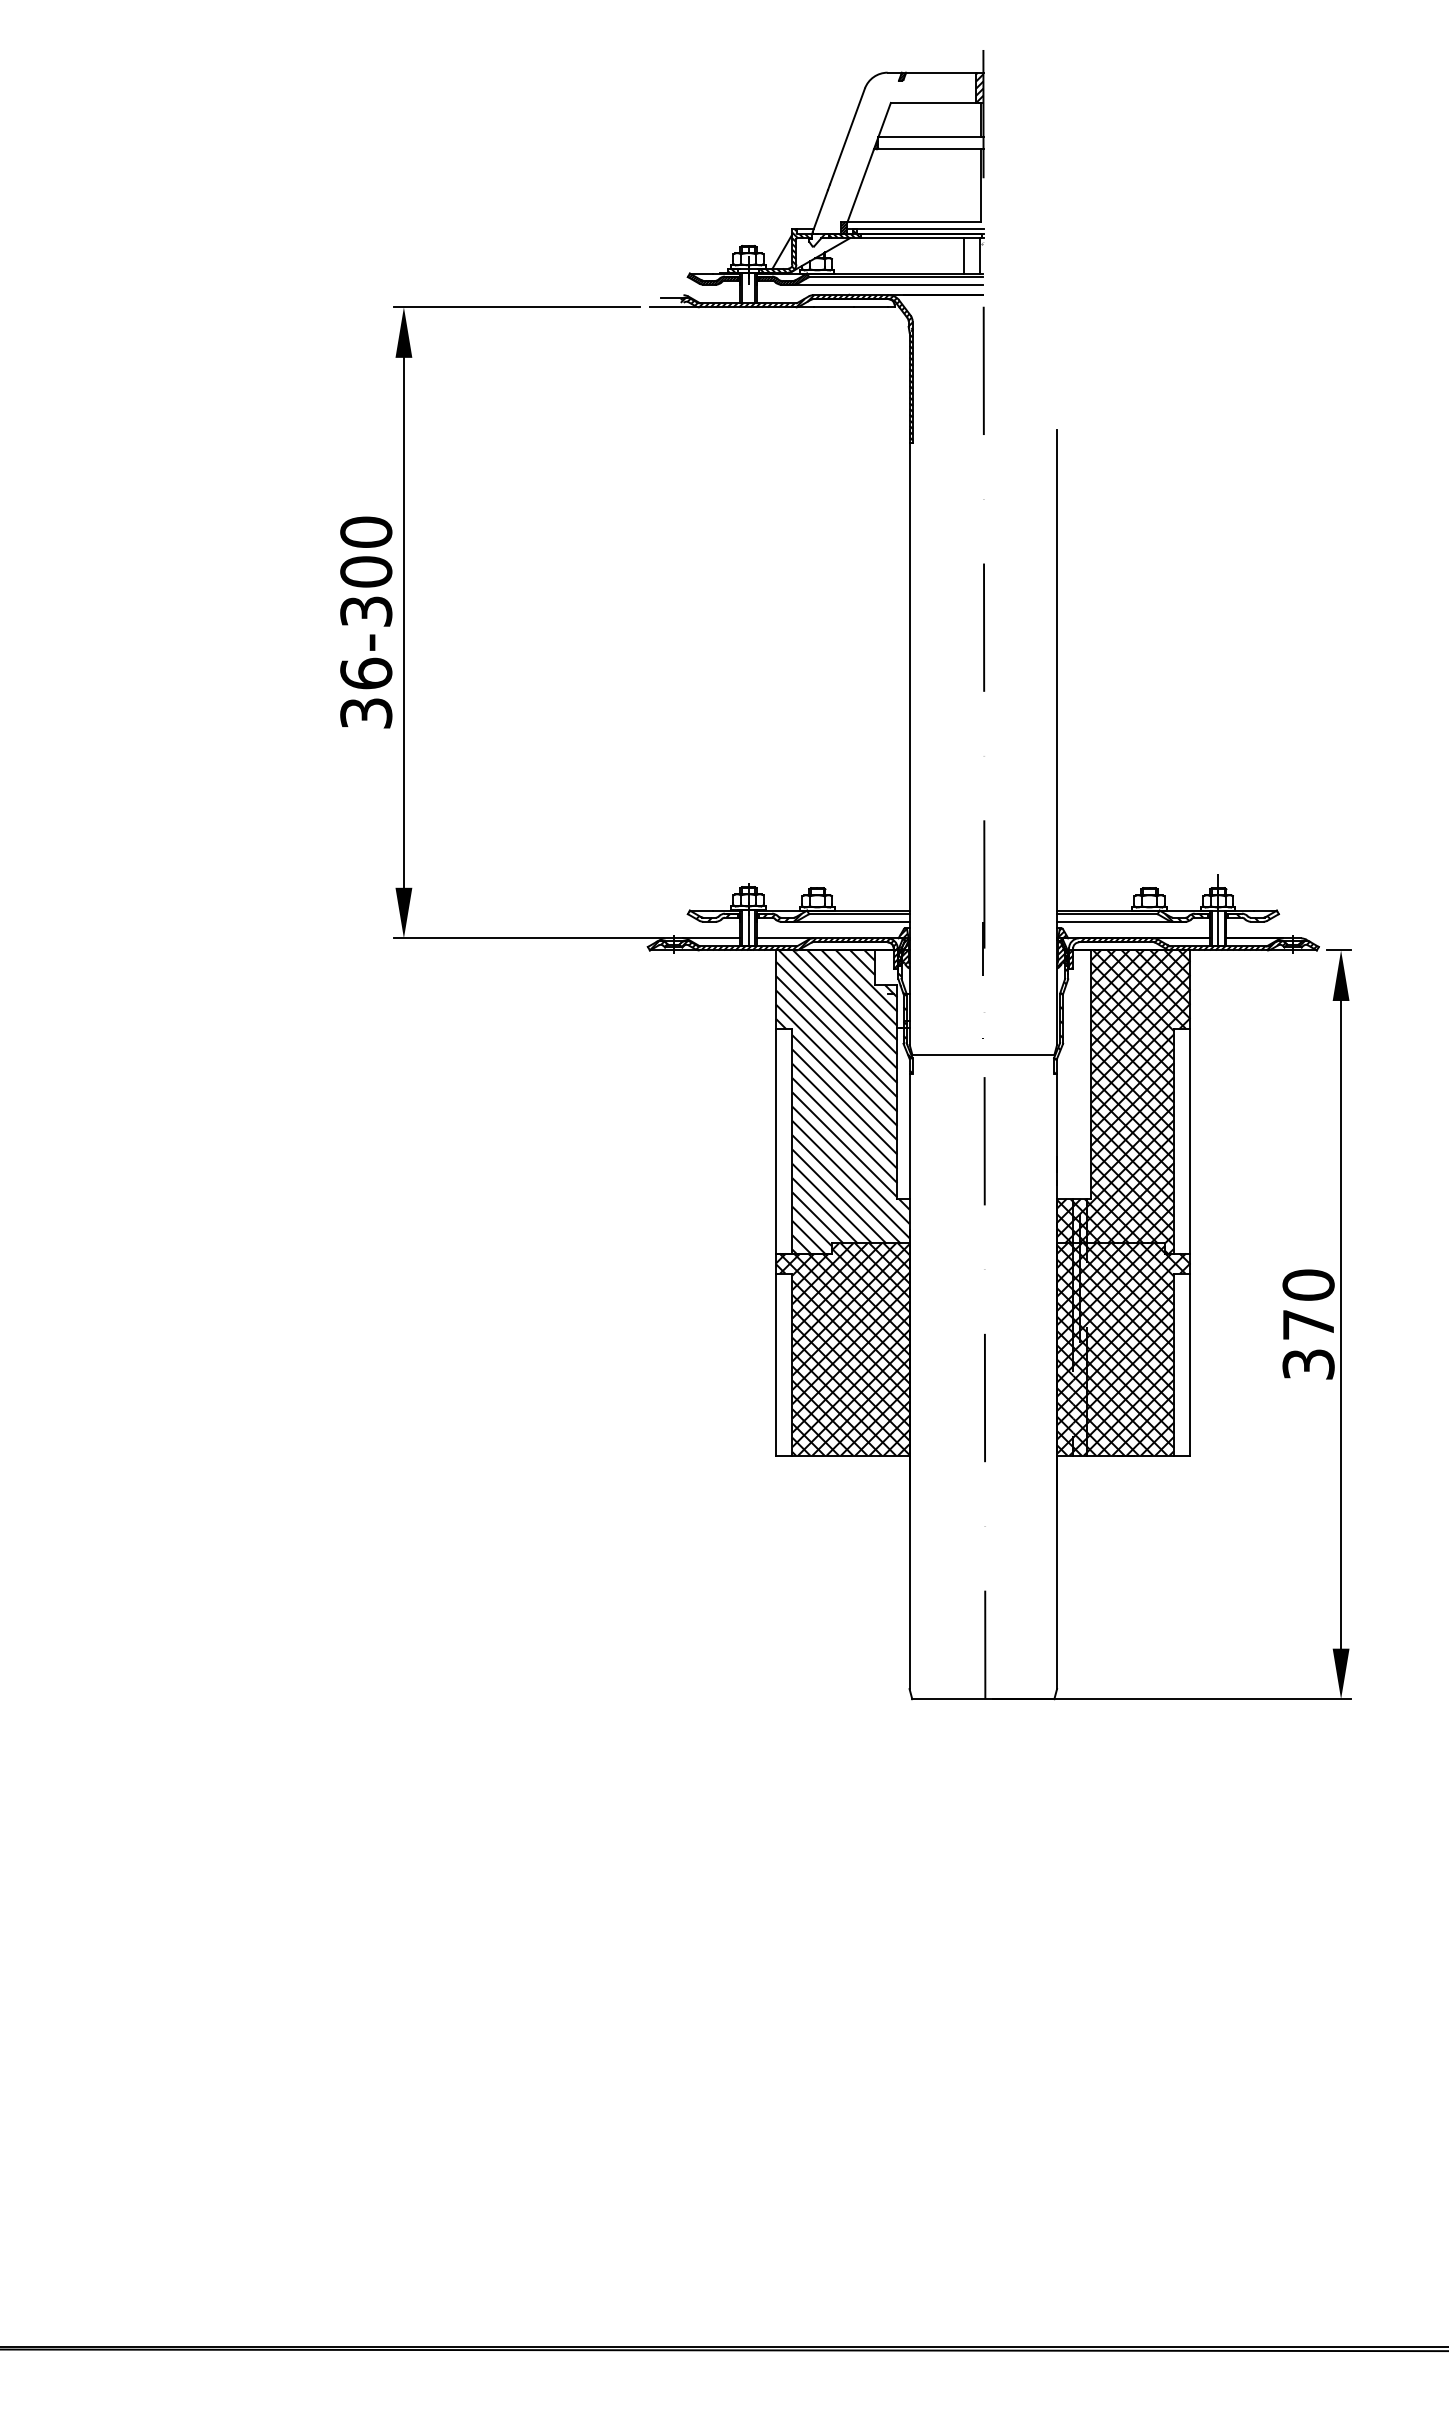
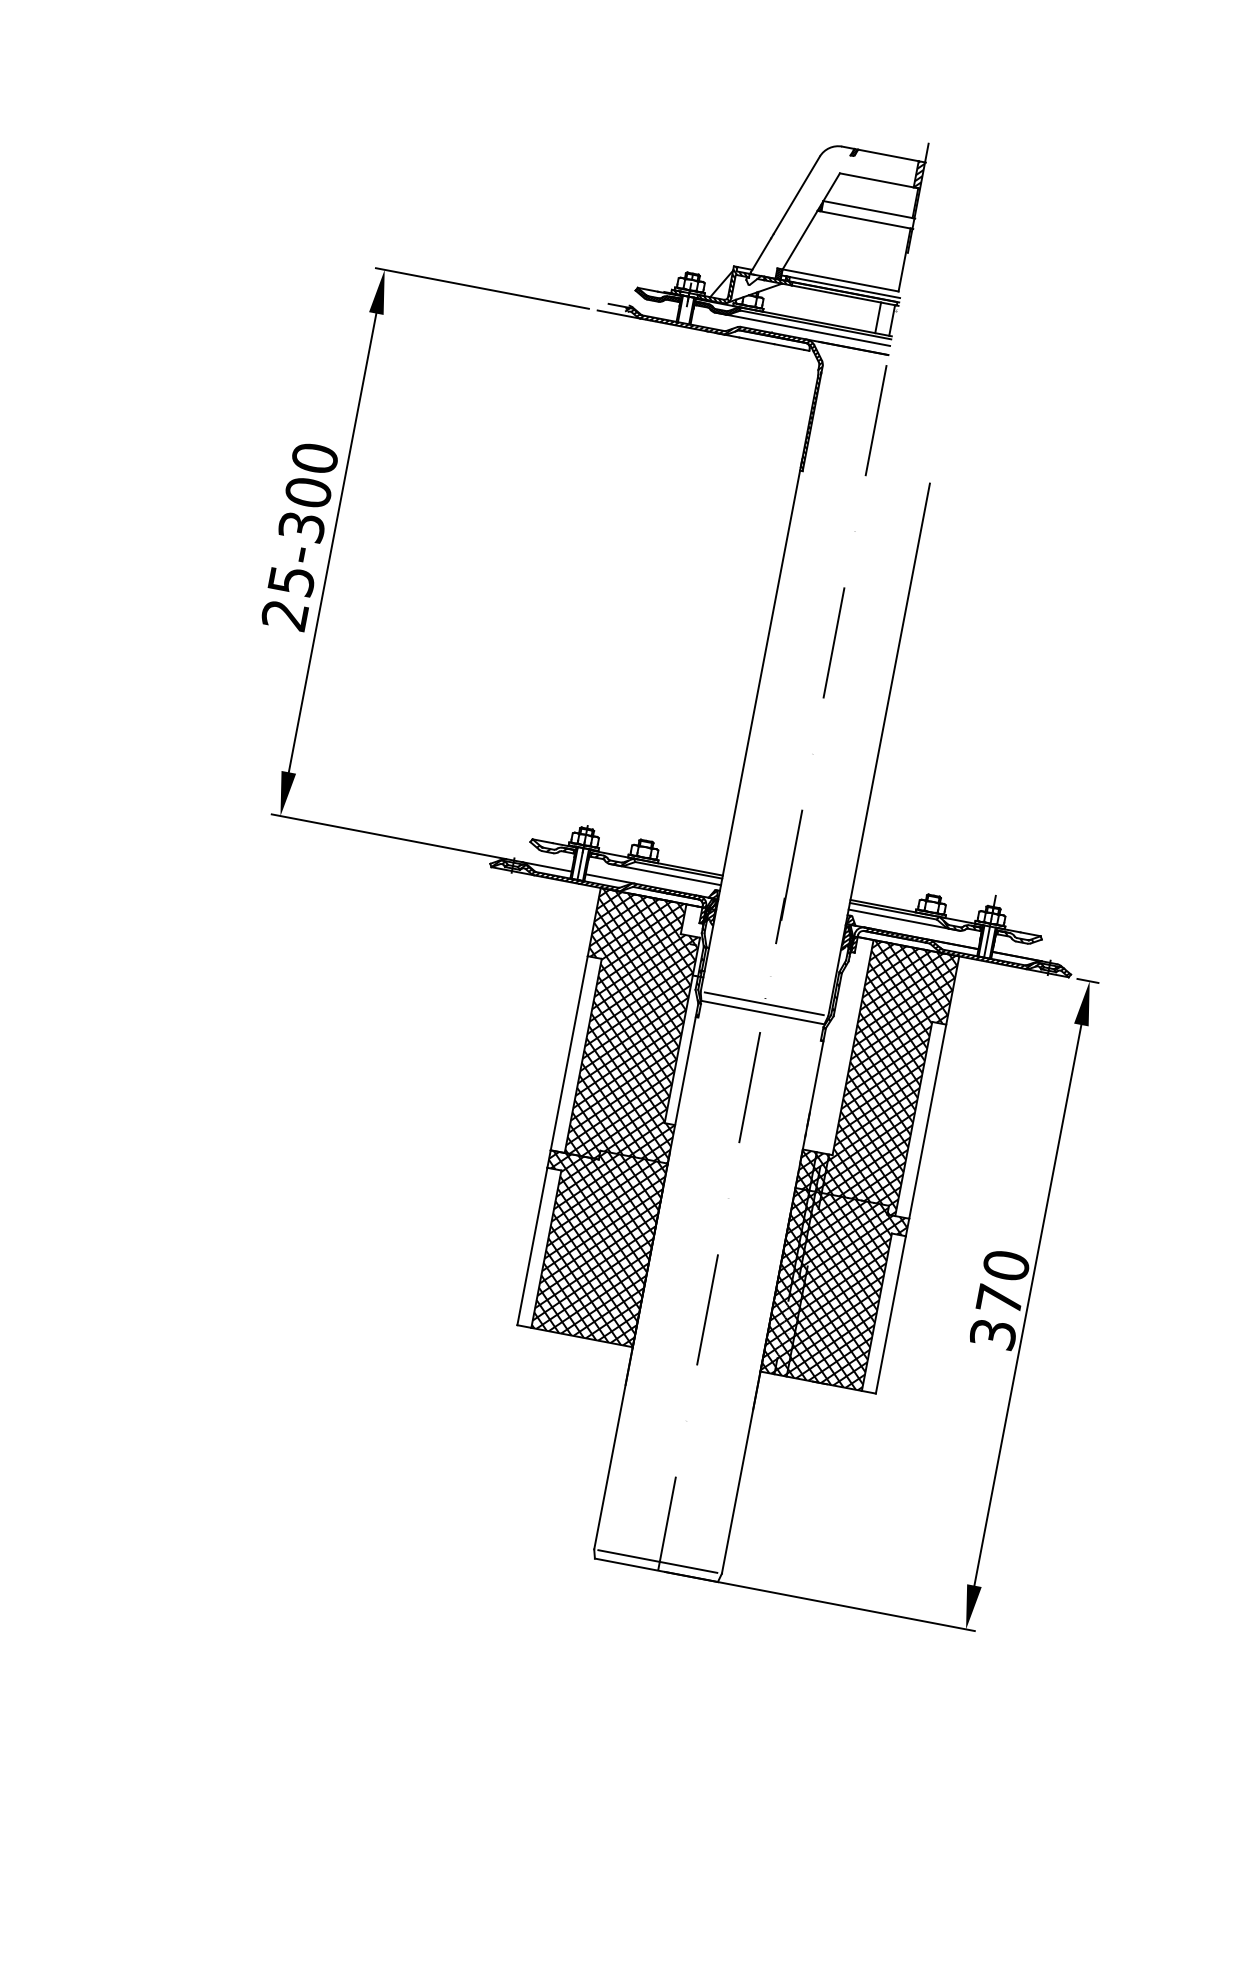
text: (366, 692) -> (288, 597), 36-300 -> 25-300
line: (982, 1044) -> (763, 1003), added
hatch: (842, 1101) -> (633, 1029), added
line: (982, 1689) -> (657, 1561), added

